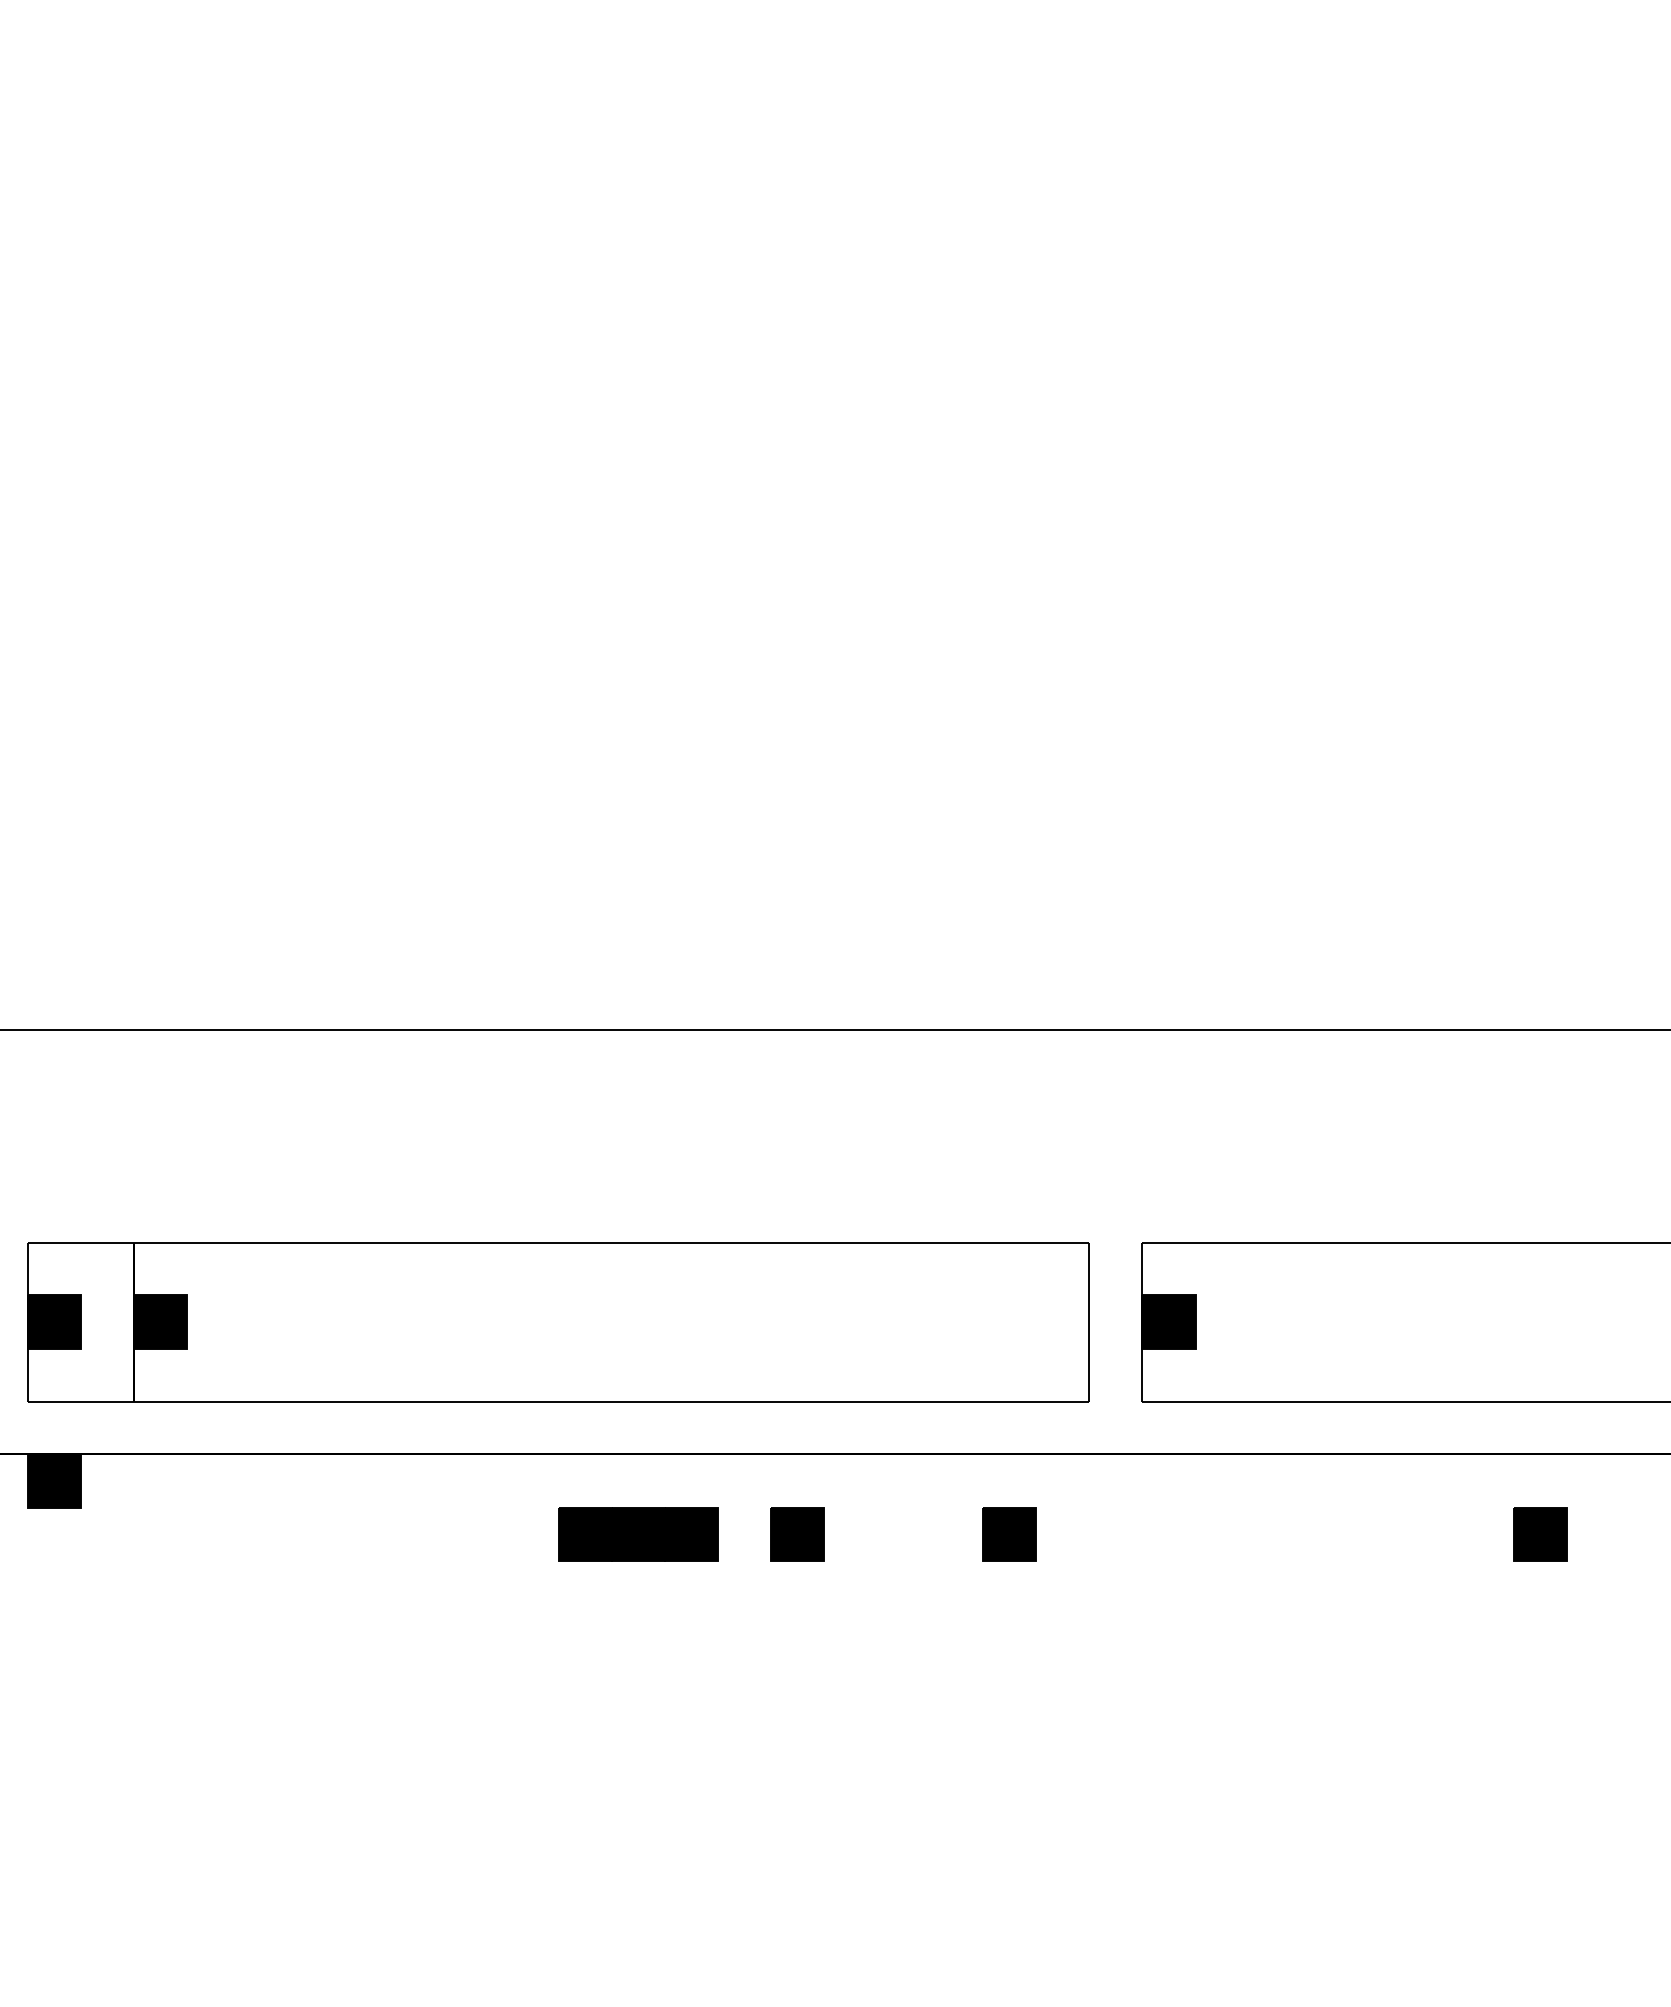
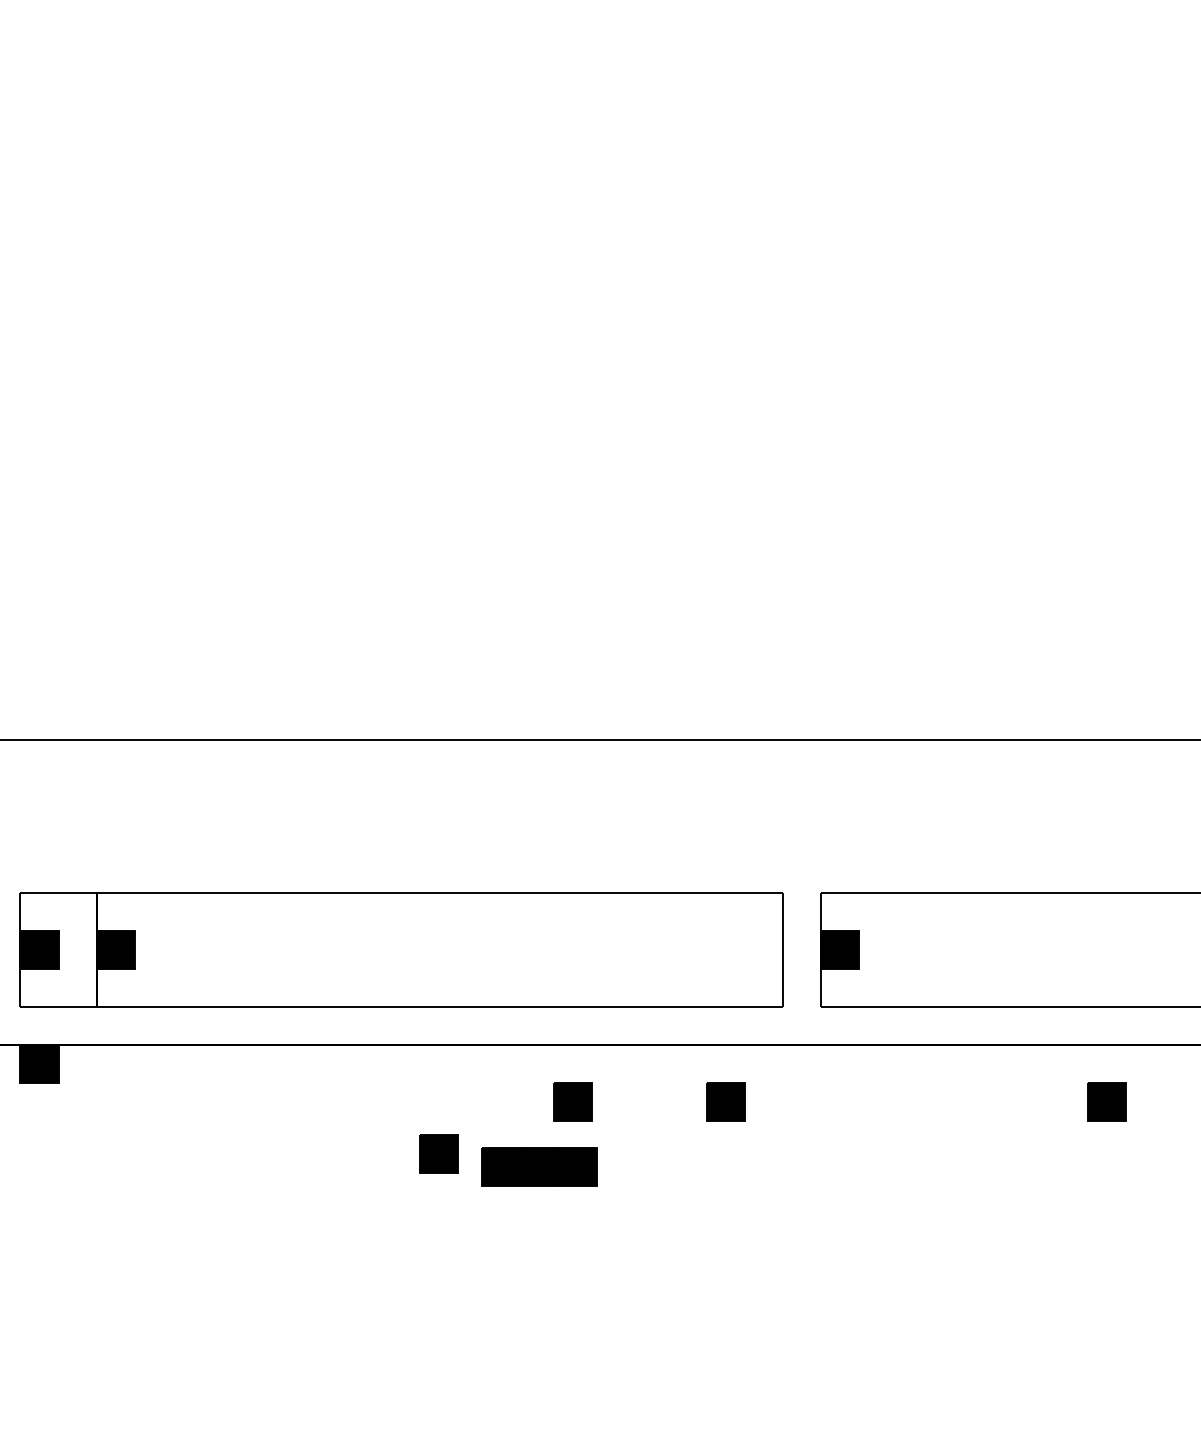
part: (638, 1534) -> (539, 1167), moved
part: (610, 1606) -> (438, 1154), added

